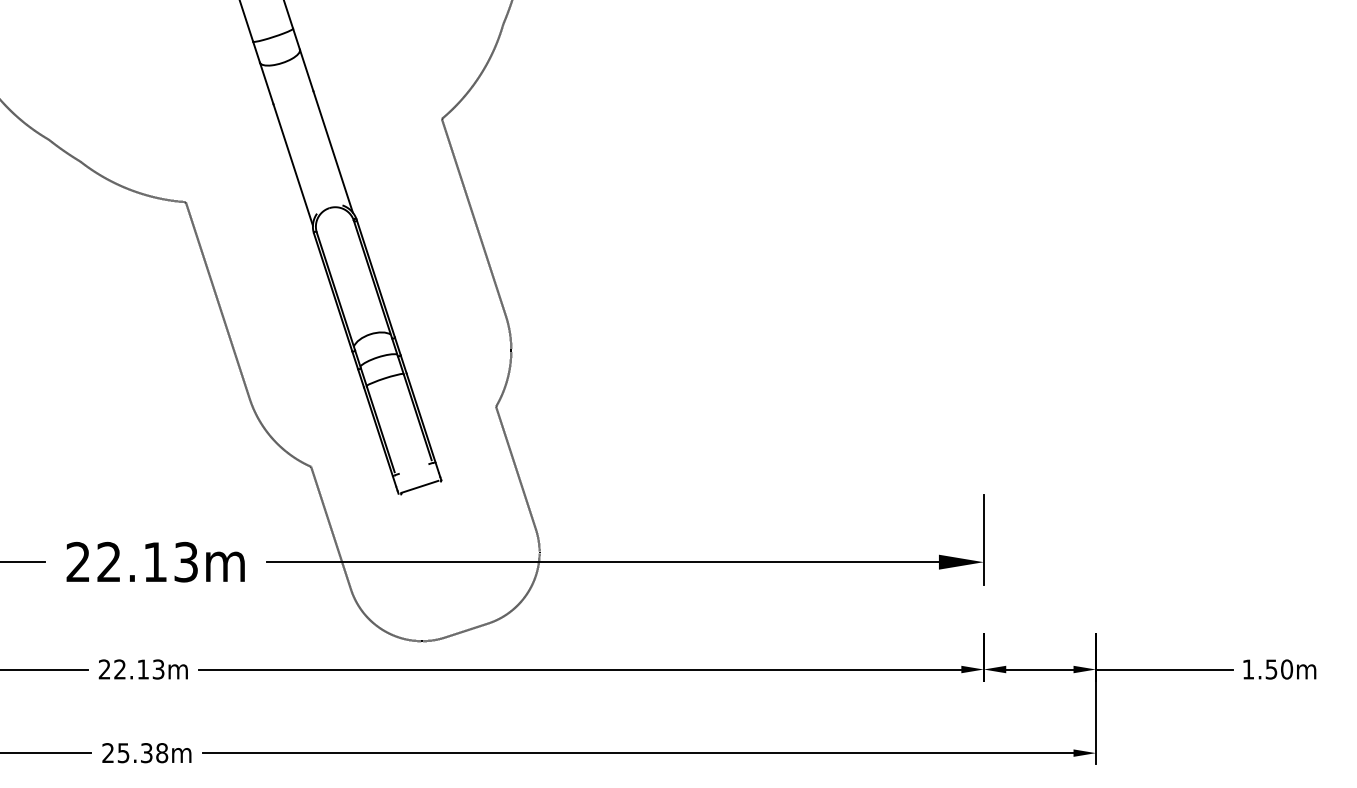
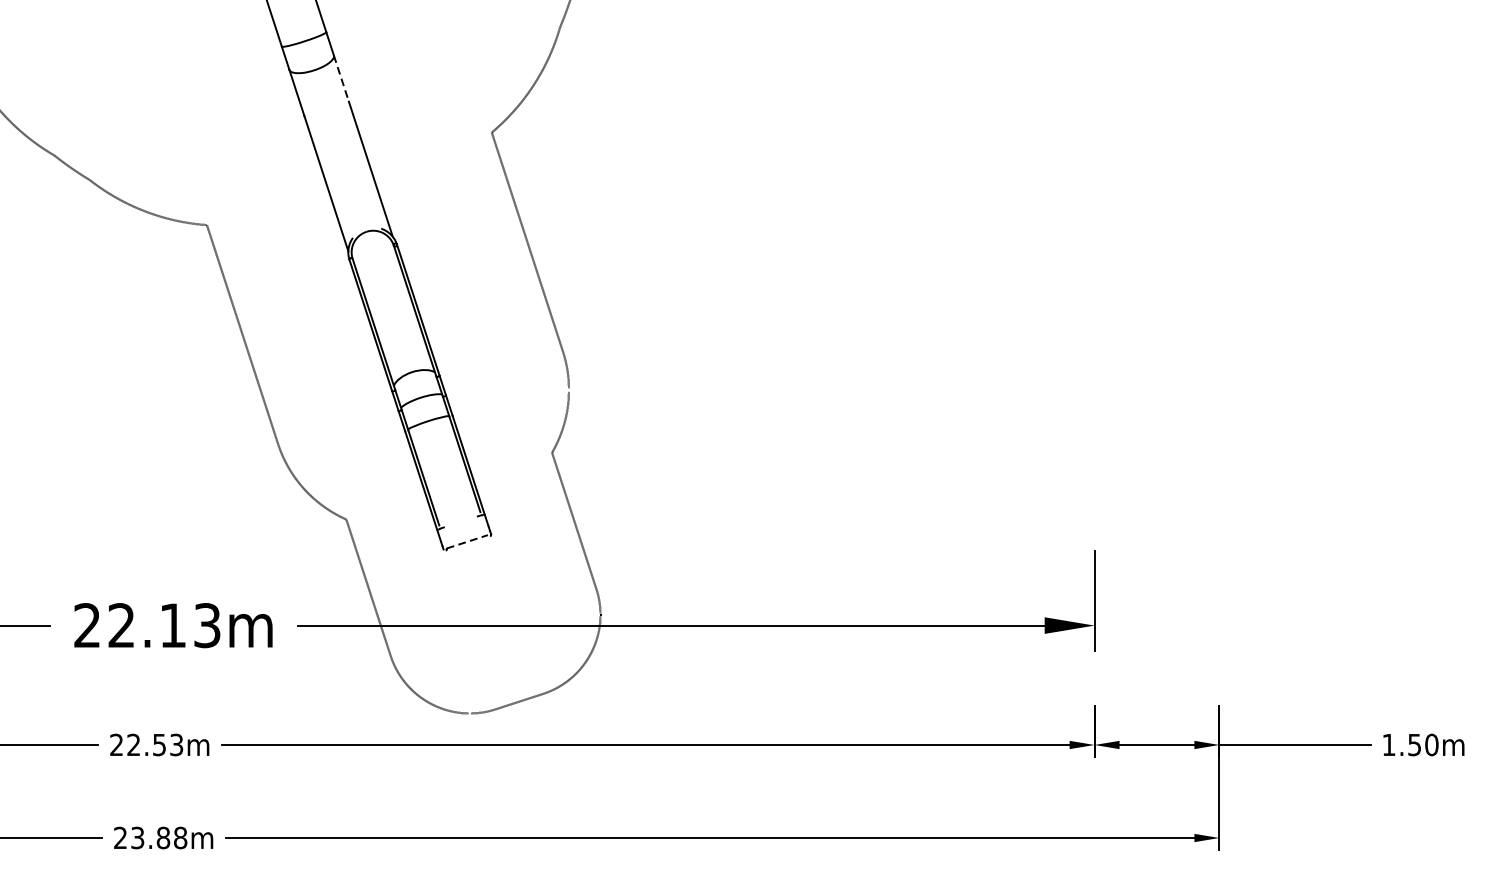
line: (306, 70) -> (341, 78), solid -> dashed
line: (420, 486) -> (468, 541), solid -> dashed
text: (142, 669) -> (158, 744), 22.13m -> 22.53m
text: (135, 753) -> (150, 838), 25.38m -> 23.88m

